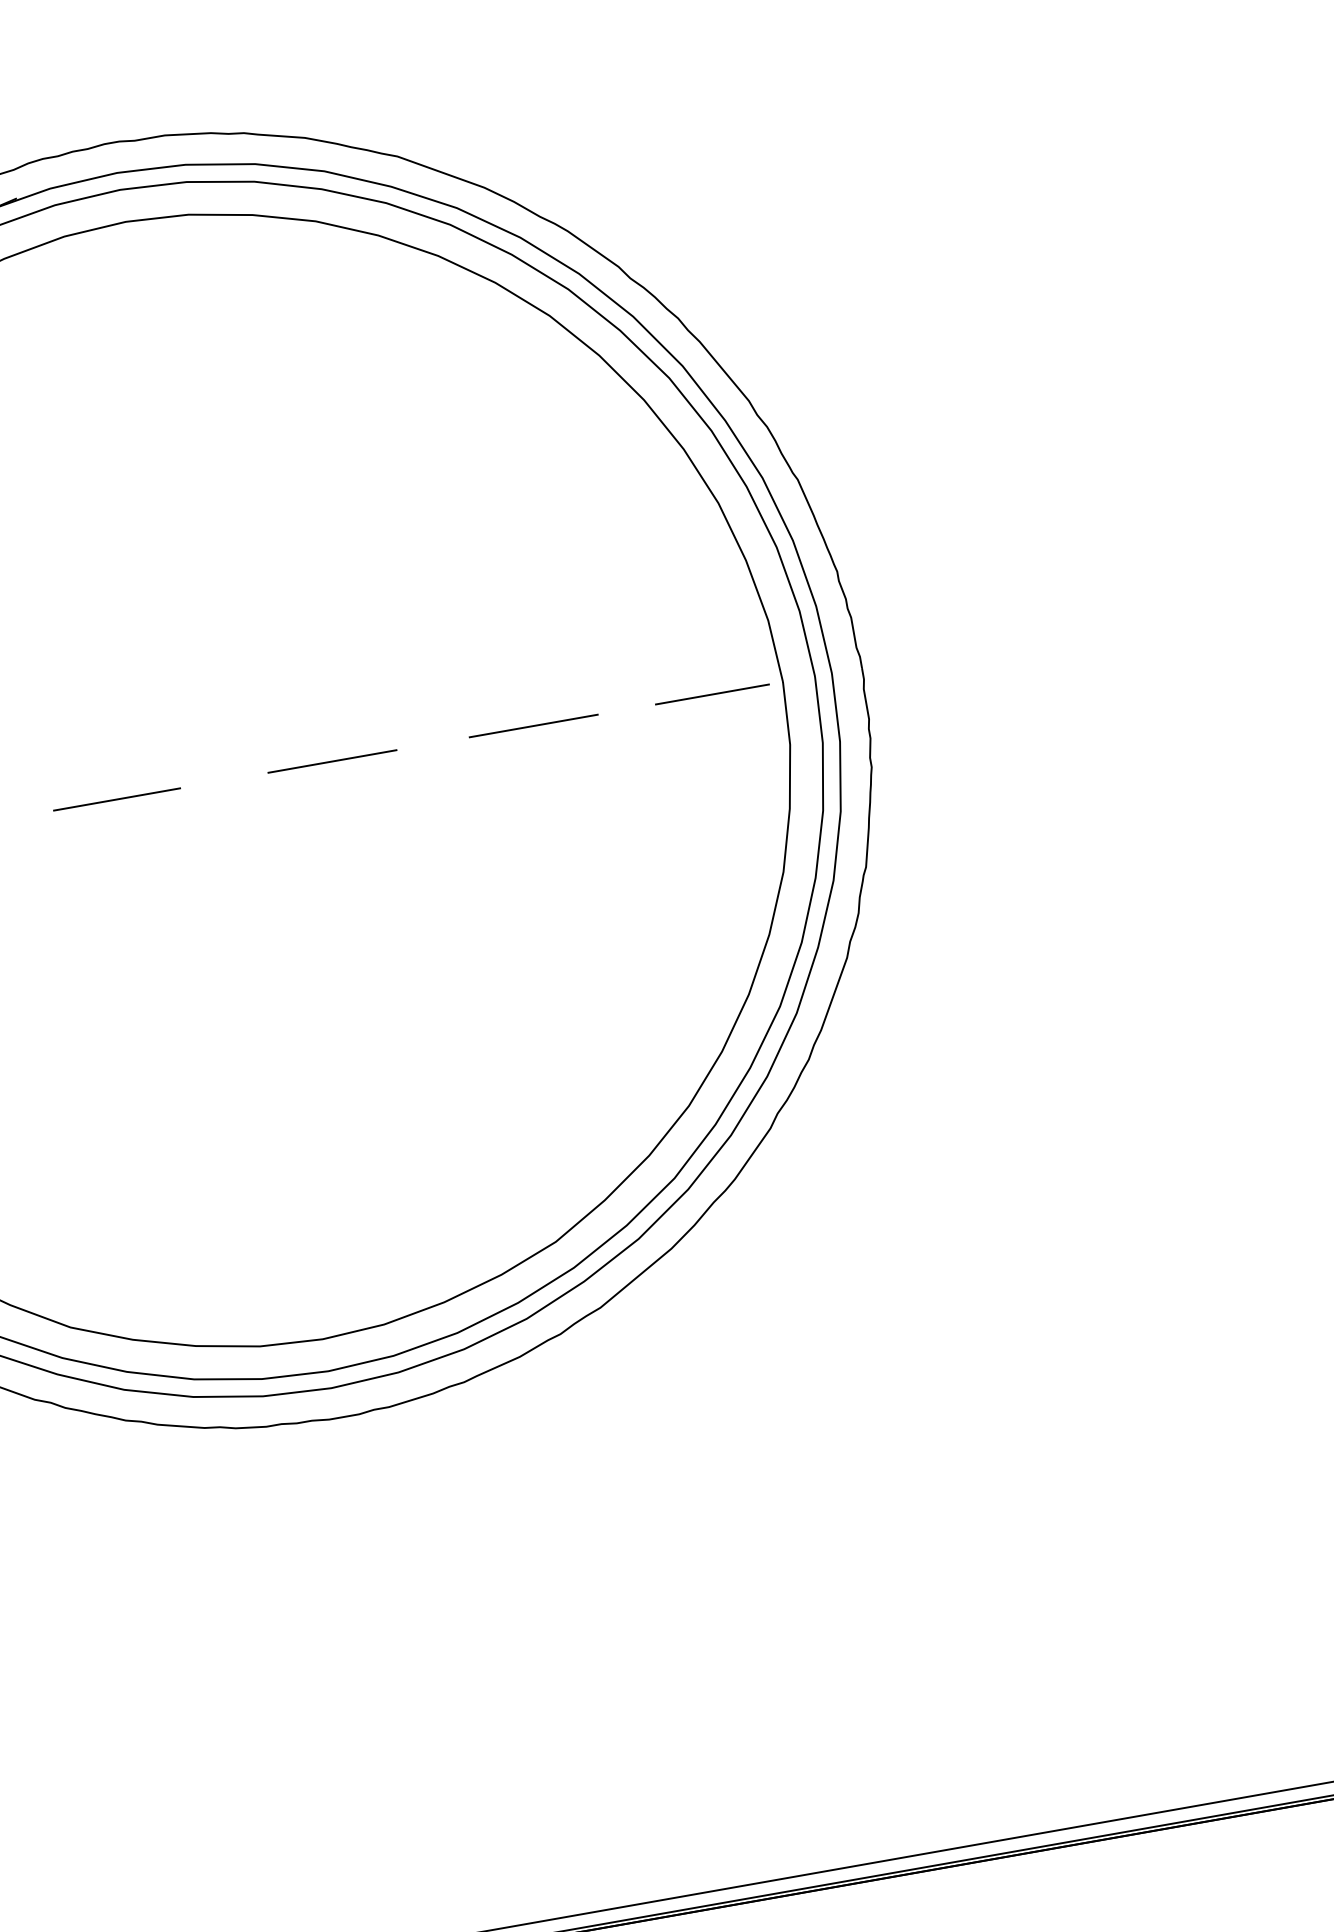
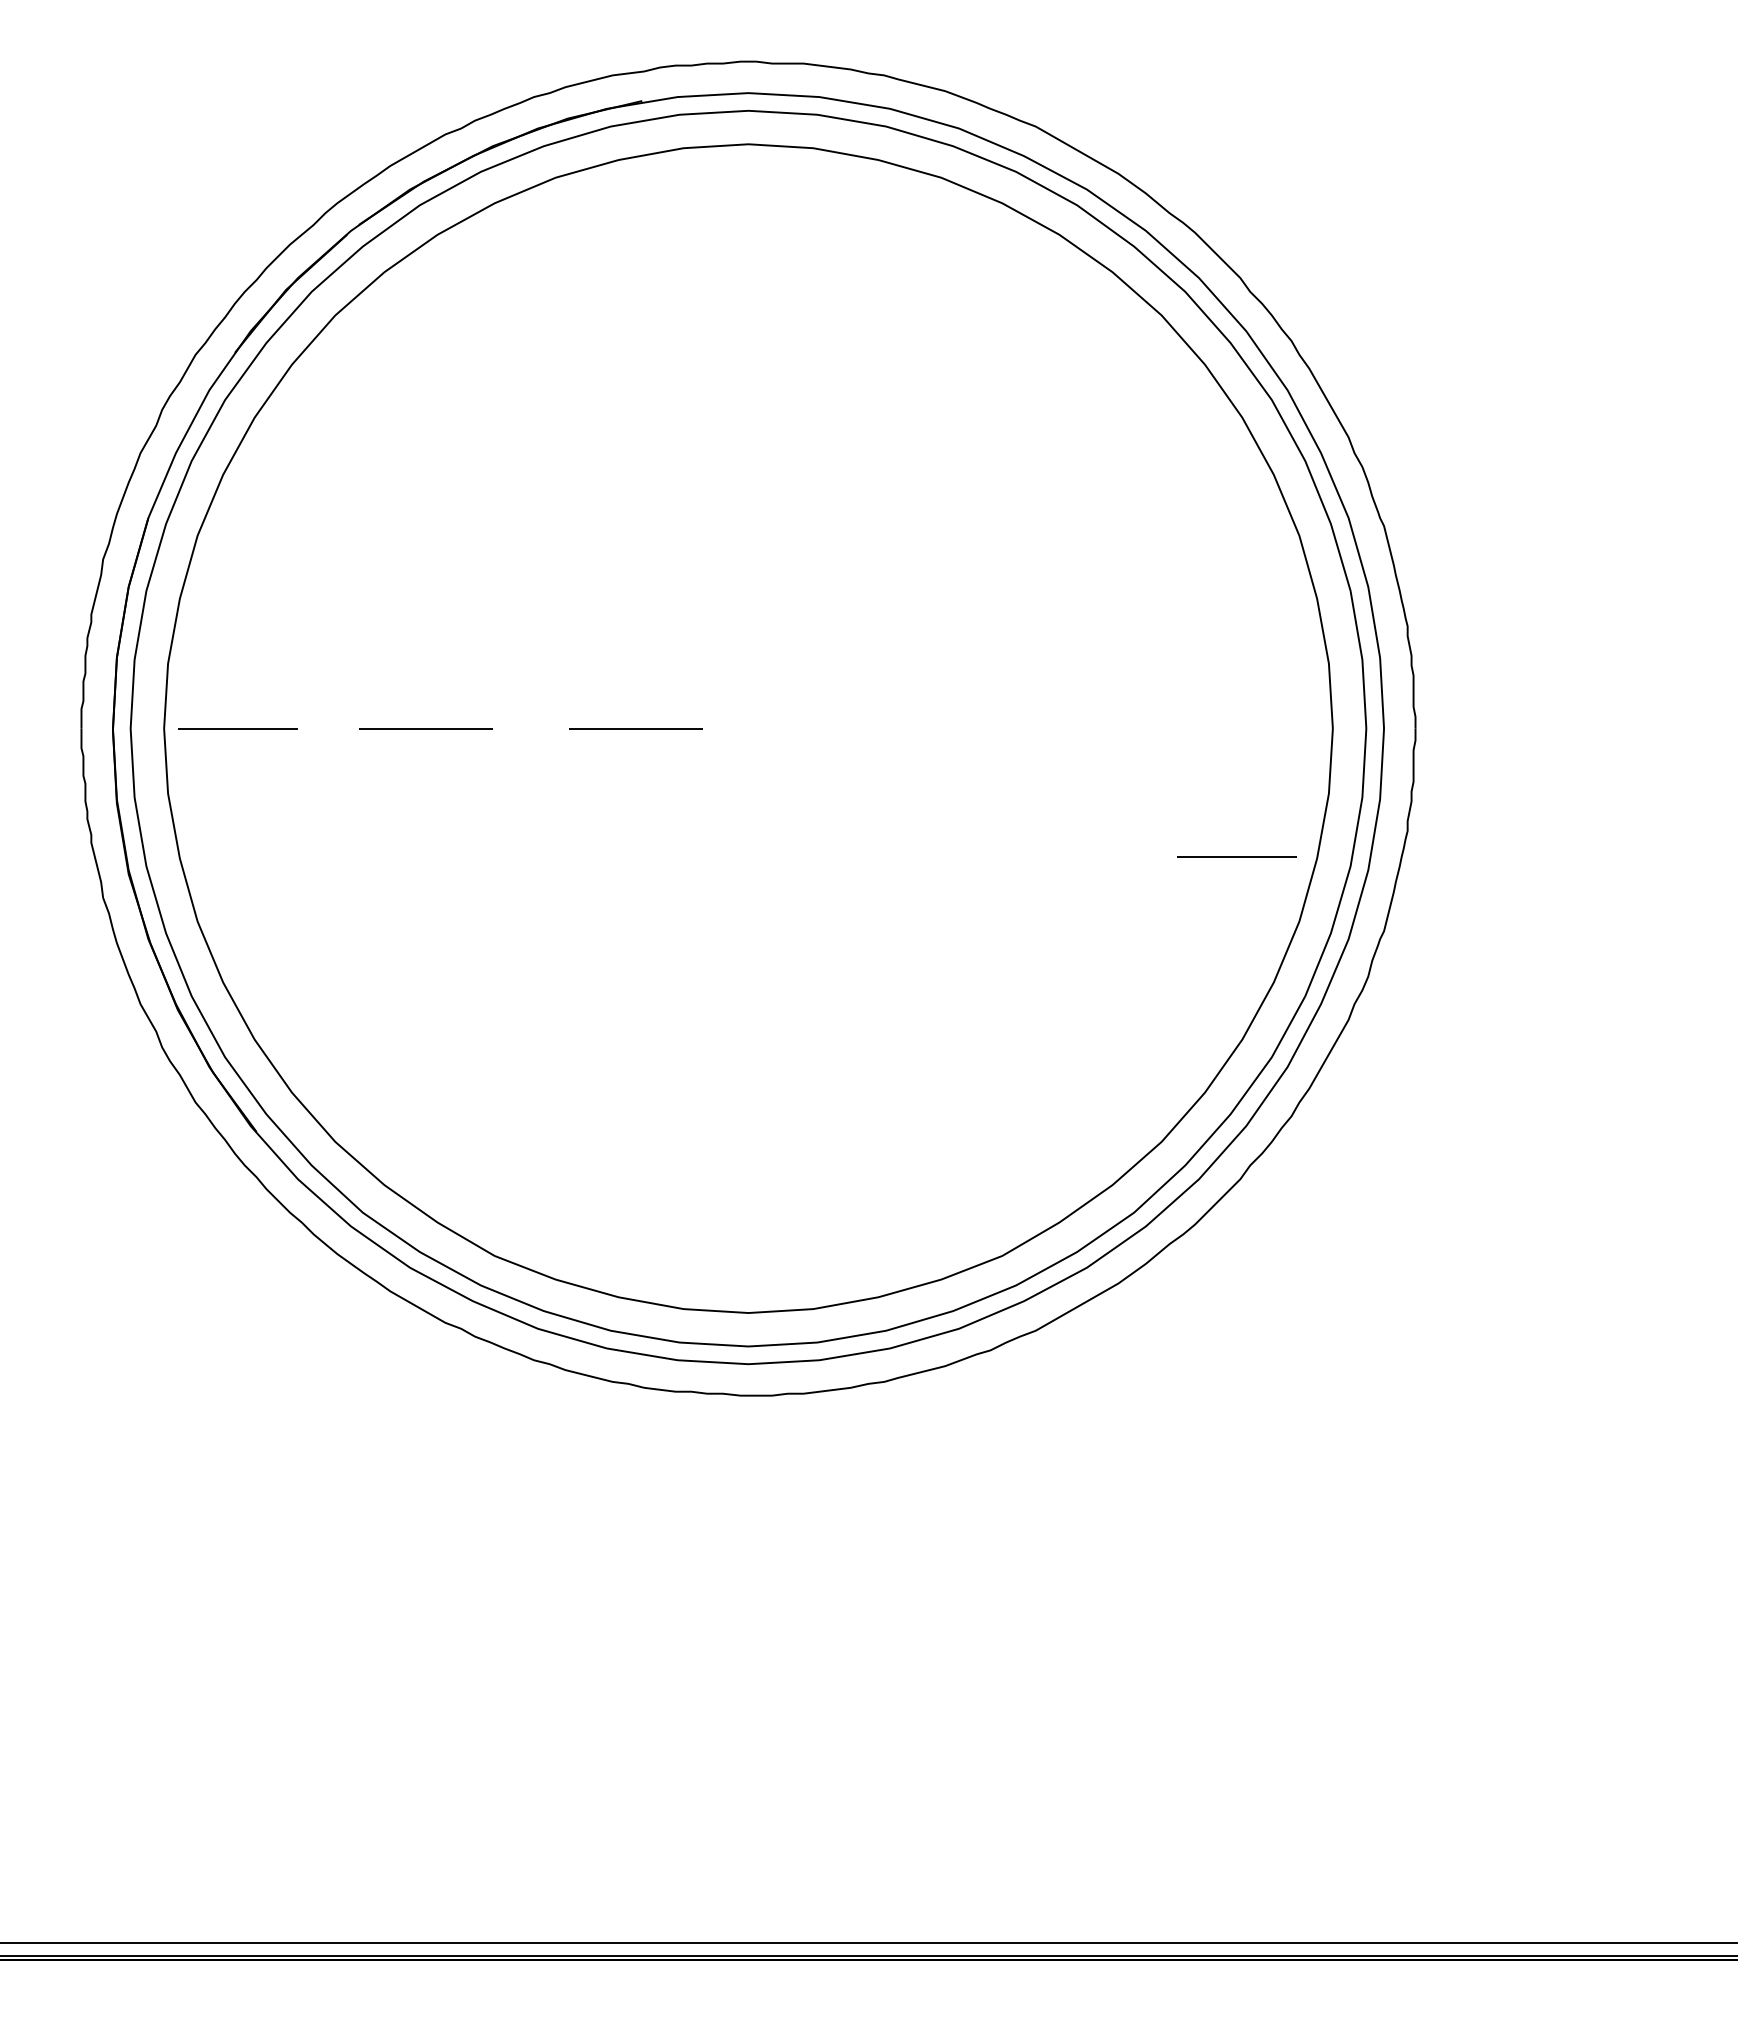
line: (711, 694) -> (1236, 856), moved
line: (533, 725) -> (1071, 728), removed
line: (332, 761) -> (861, 728), removed

